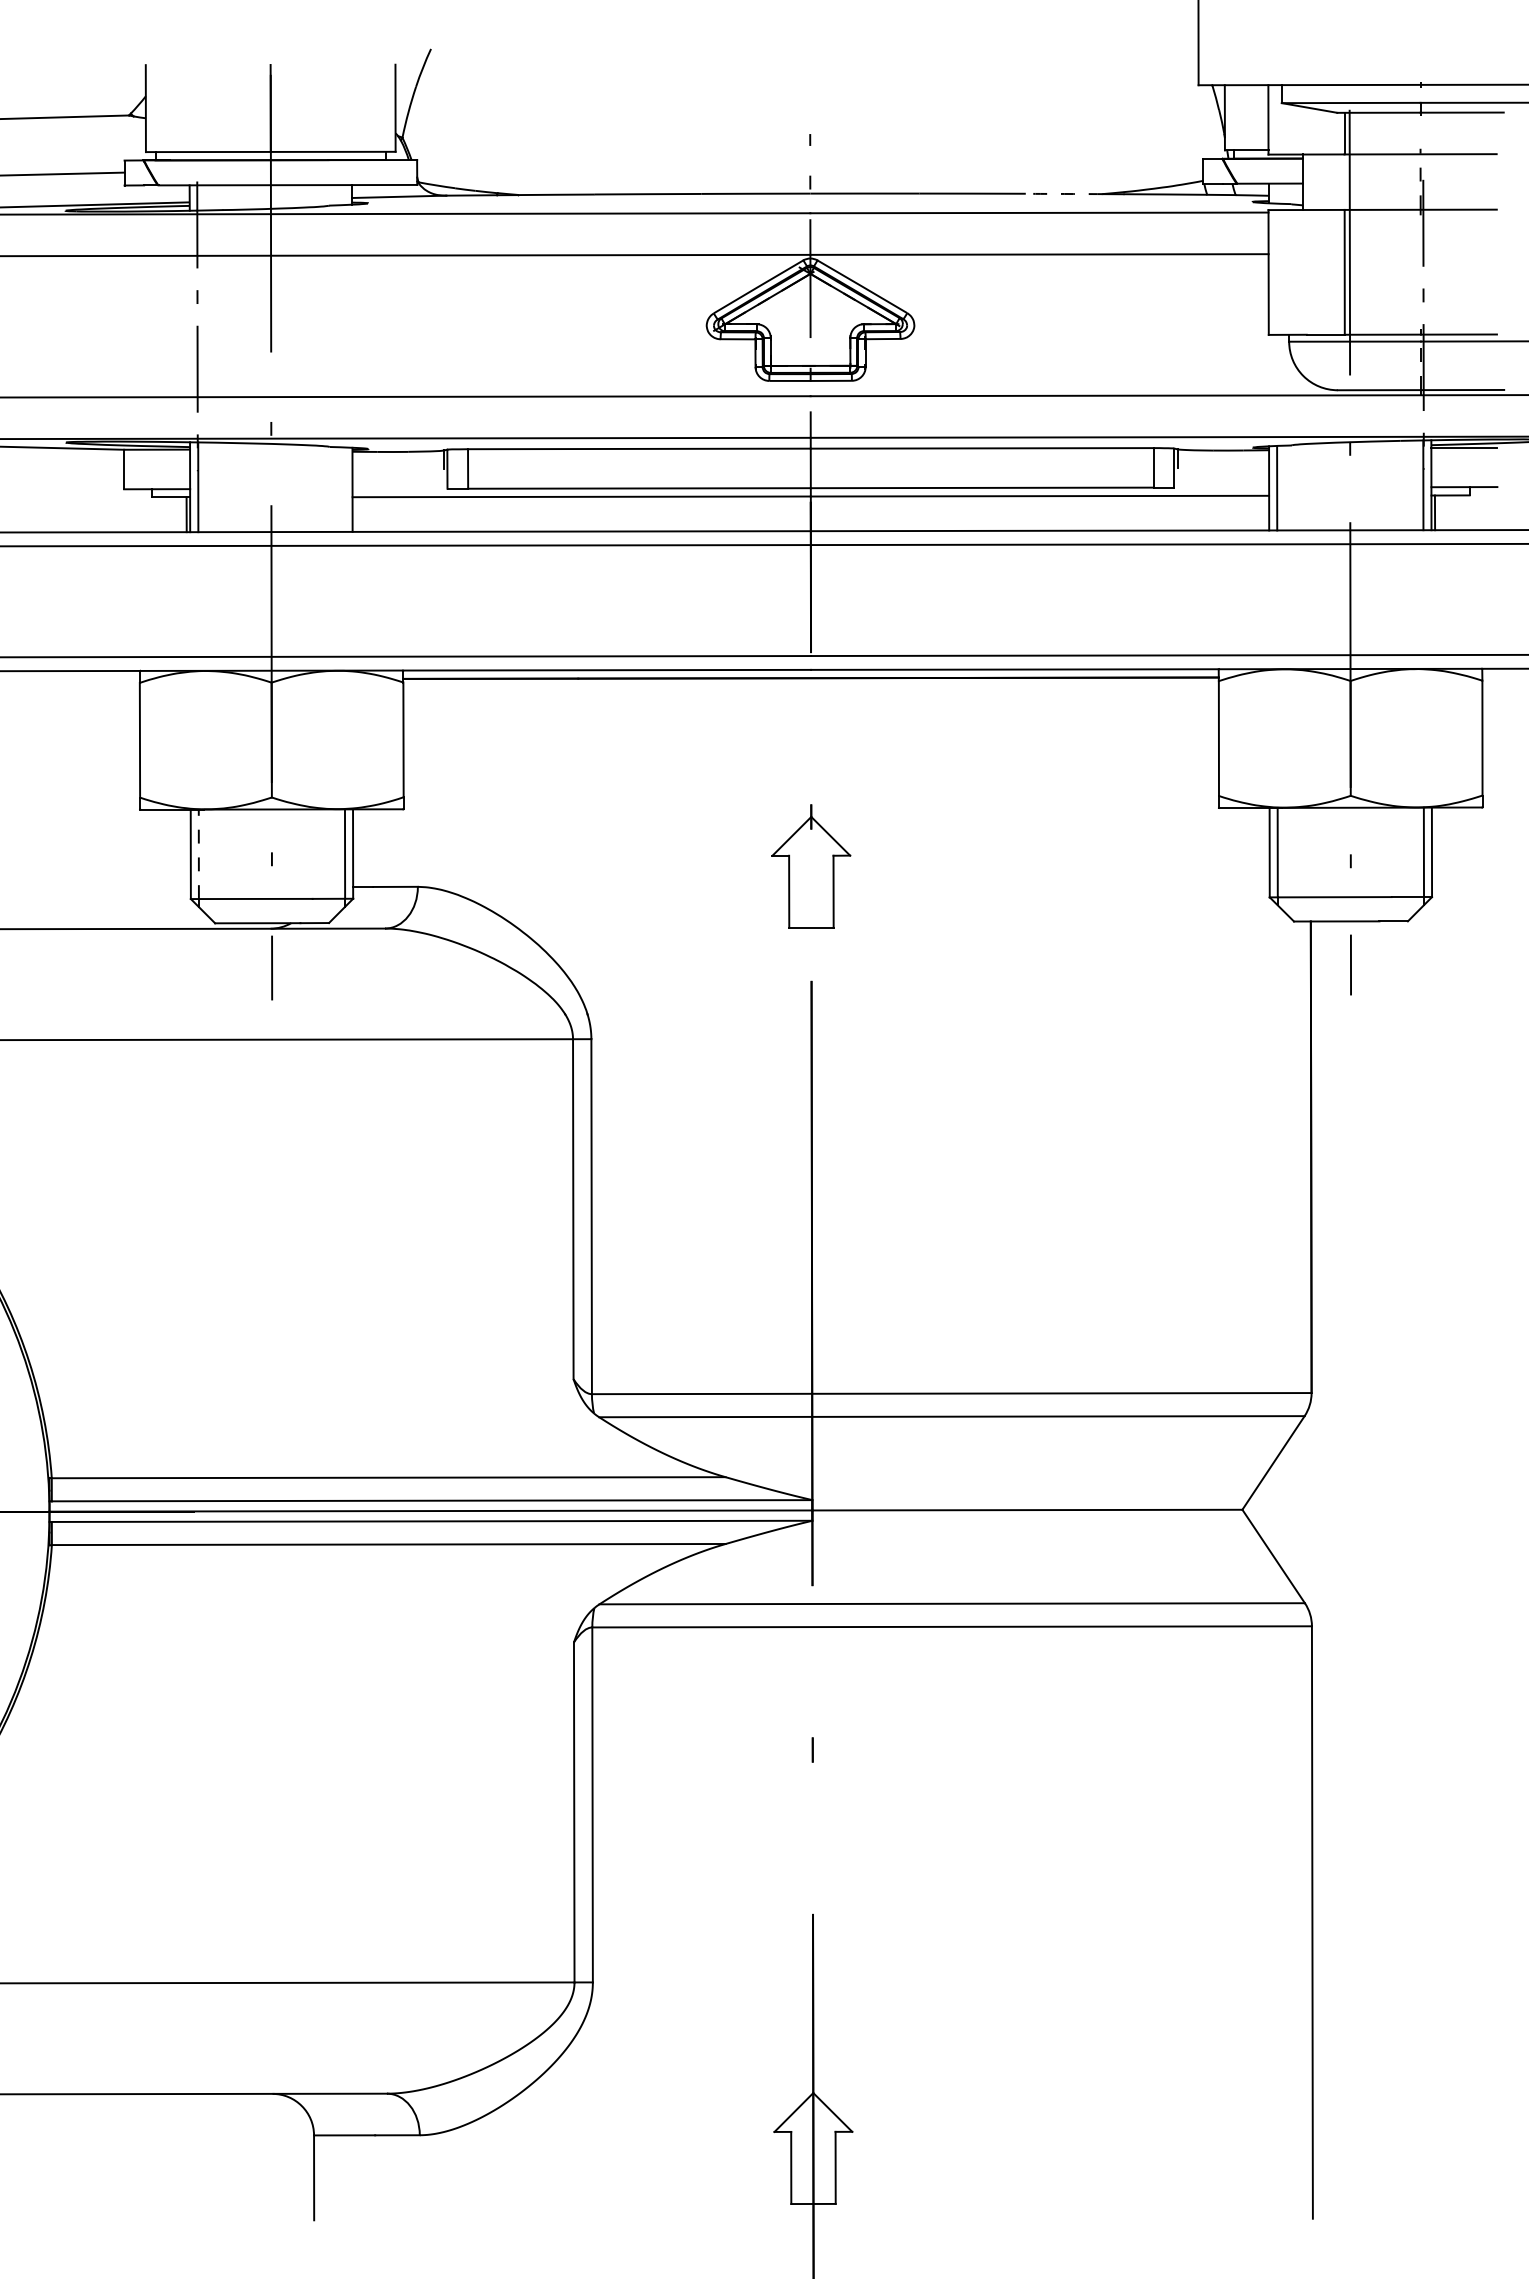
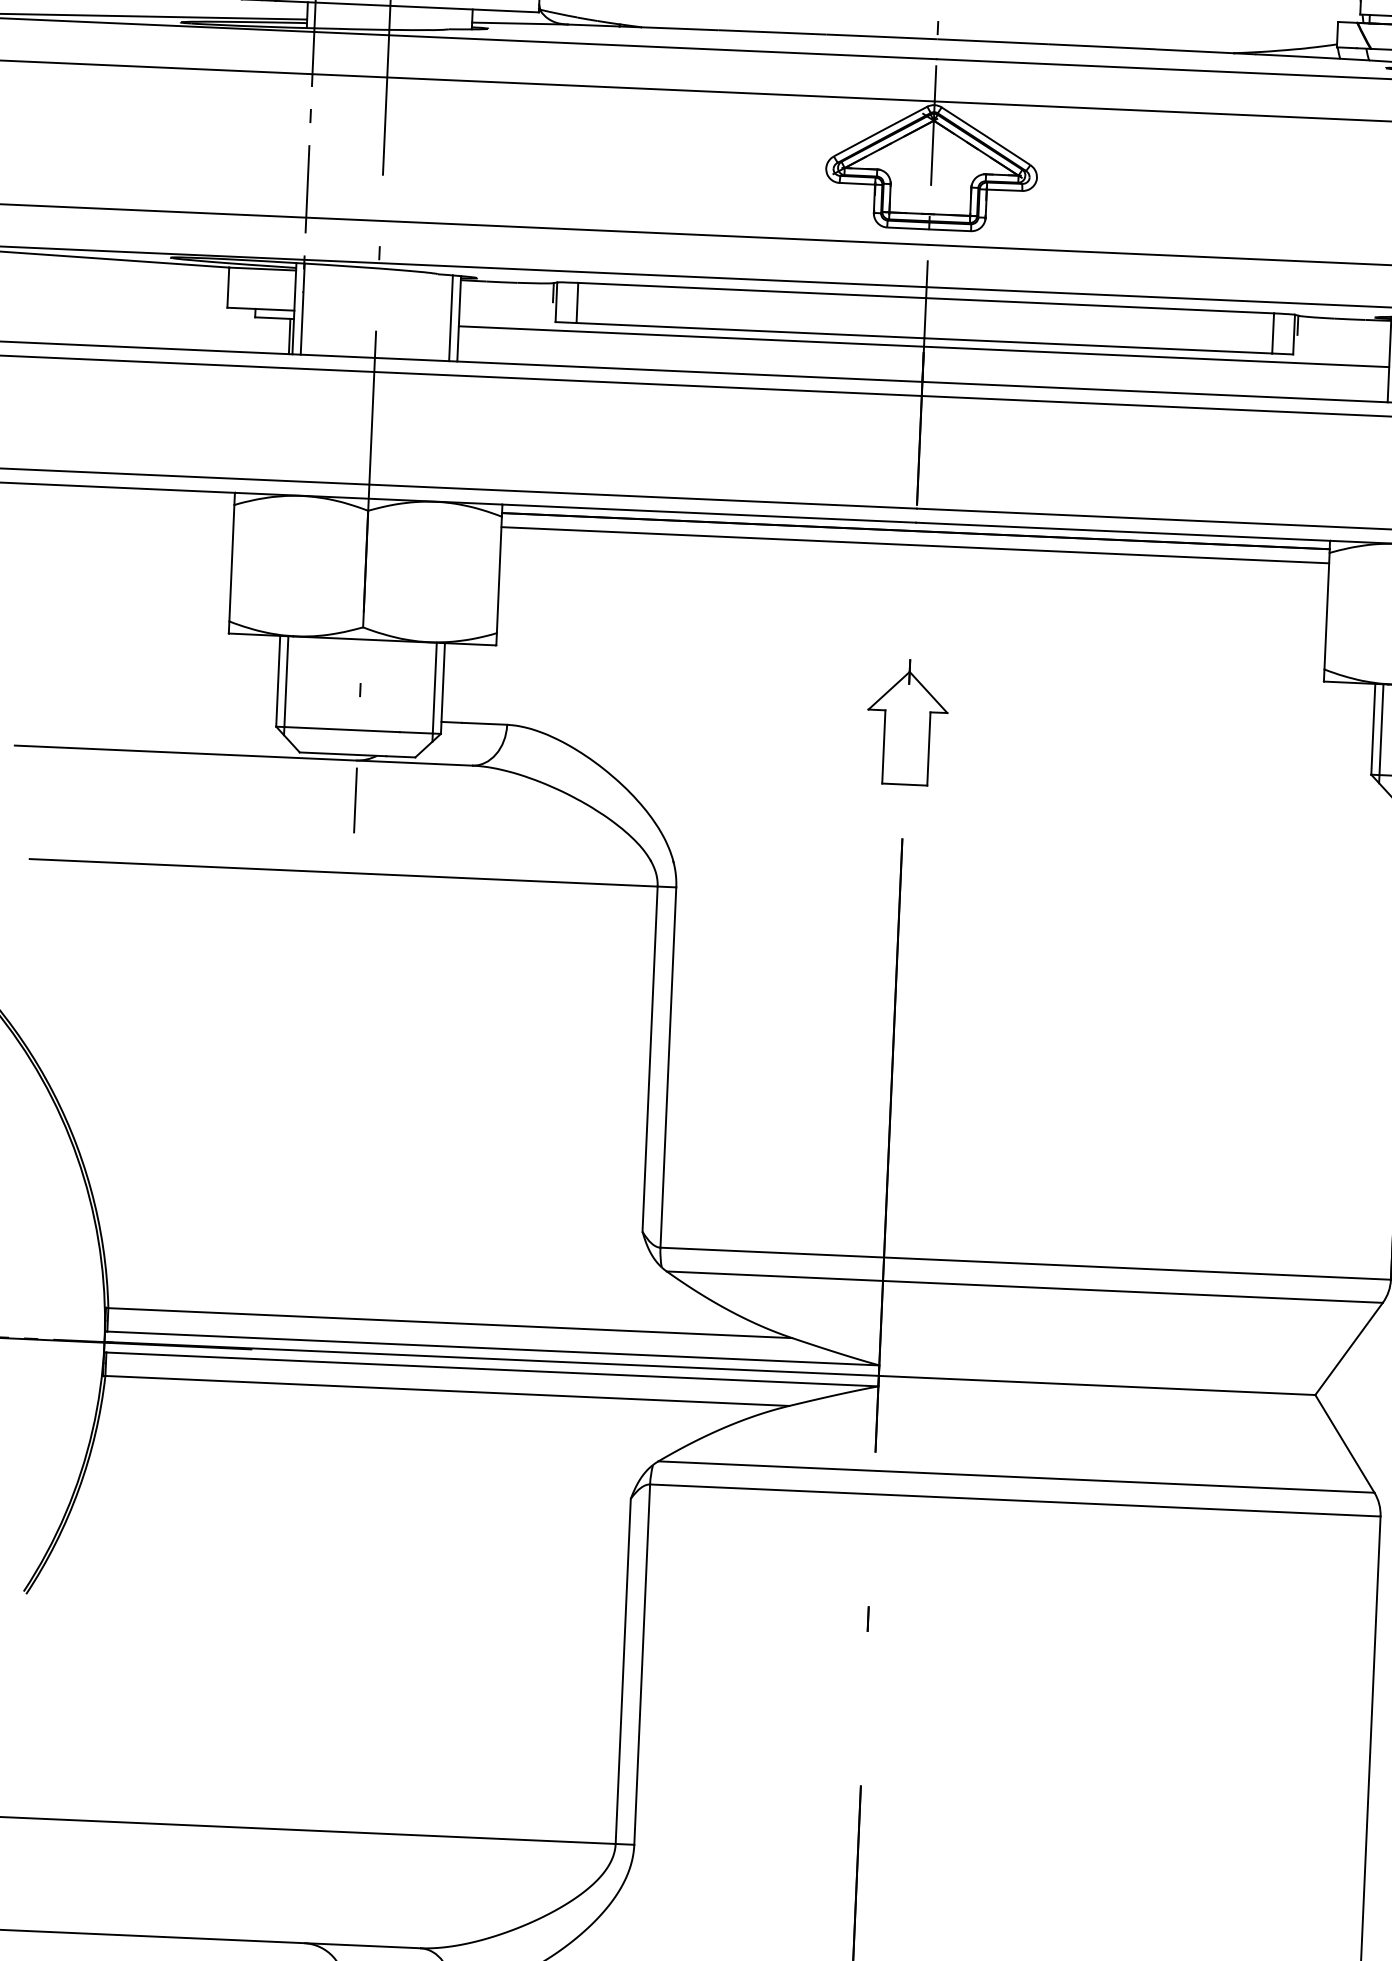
arc: (1064, 193) -> (1195, 50), dashed -> solid
line: (344, 489) -> (451, 318), added
line: (810, 691) -> (914, 544), added
line: (198, 854) -> (286, 681), dashed -> solid

